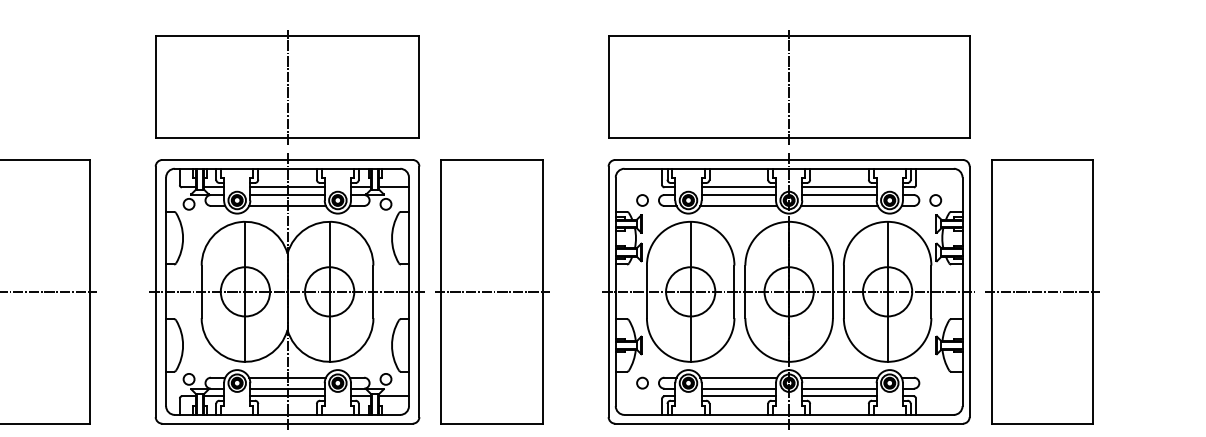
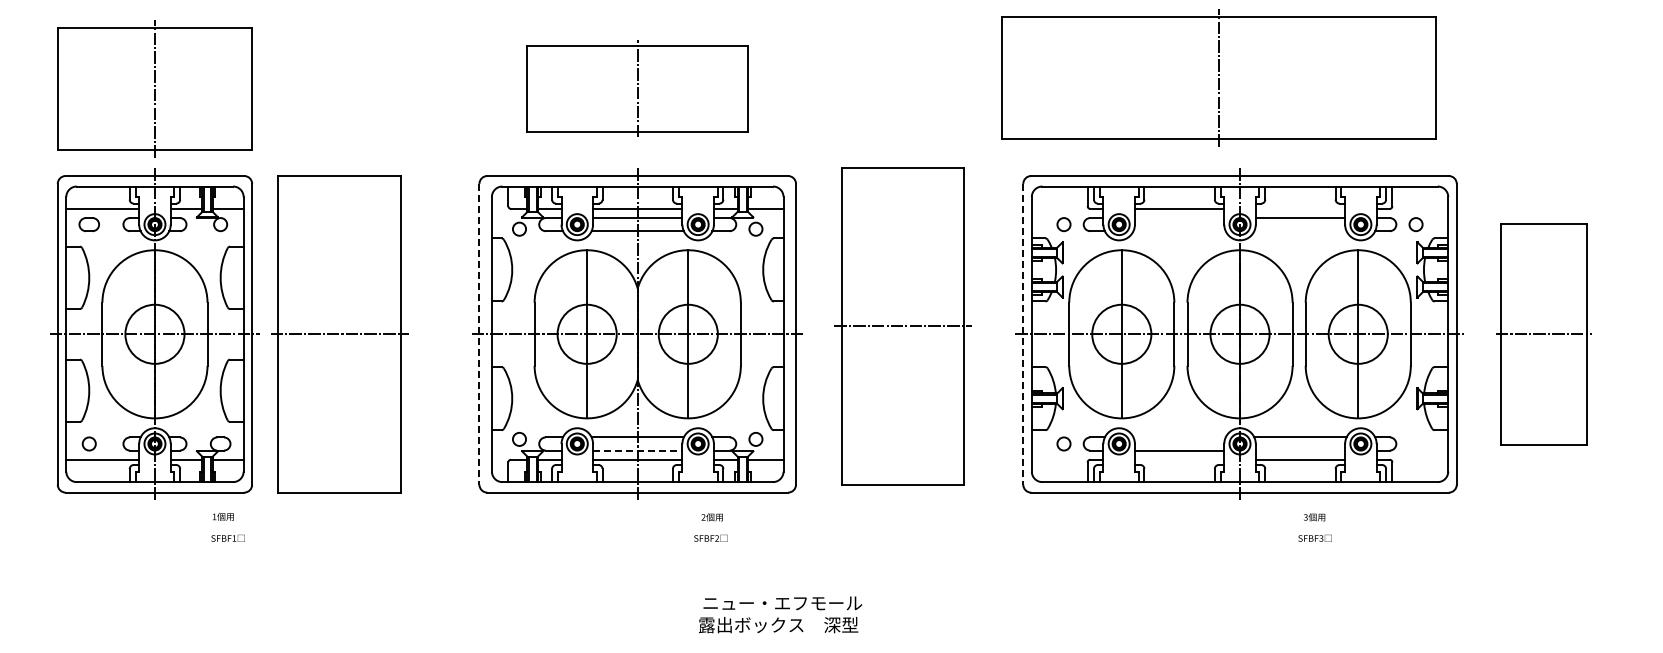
part: (287, 87) -> (637, 88), size x0.7
part: (788, 87) -> (1218, 77), moved
line: (839, 187) -> (1300, 208), removed
line: (738, 195) -> (1179, 218), removed
line: (738, 206) -> (1179, 231), removed
line: (839, 206) -> (1300, 231), removed
line: (155, 292) -> (479, 334), solid -> dashed
part: (491, 292) -> (902, 326), moved
line: (608, 292) -> (1023, 334), solid -> dashed
part: (1041, 292) -> (1543, 334), size x0.7
line: (738, 377) -> (1179, 437), removed
line: (287, 388) -> (637, 450), solid -> dashed
line: (839, 388) -> (1300, 450), removed
line: (738, 396) -> (1179, 459), removed

